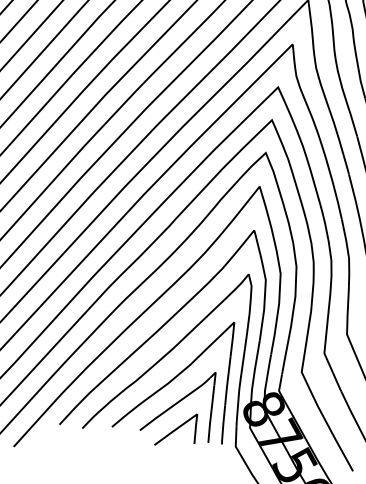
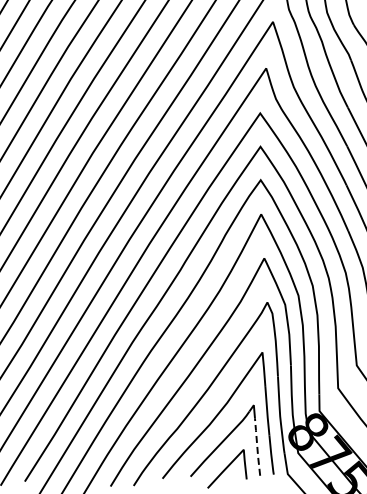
line: (211, 414) -> (257, 447), solid -> dashed

